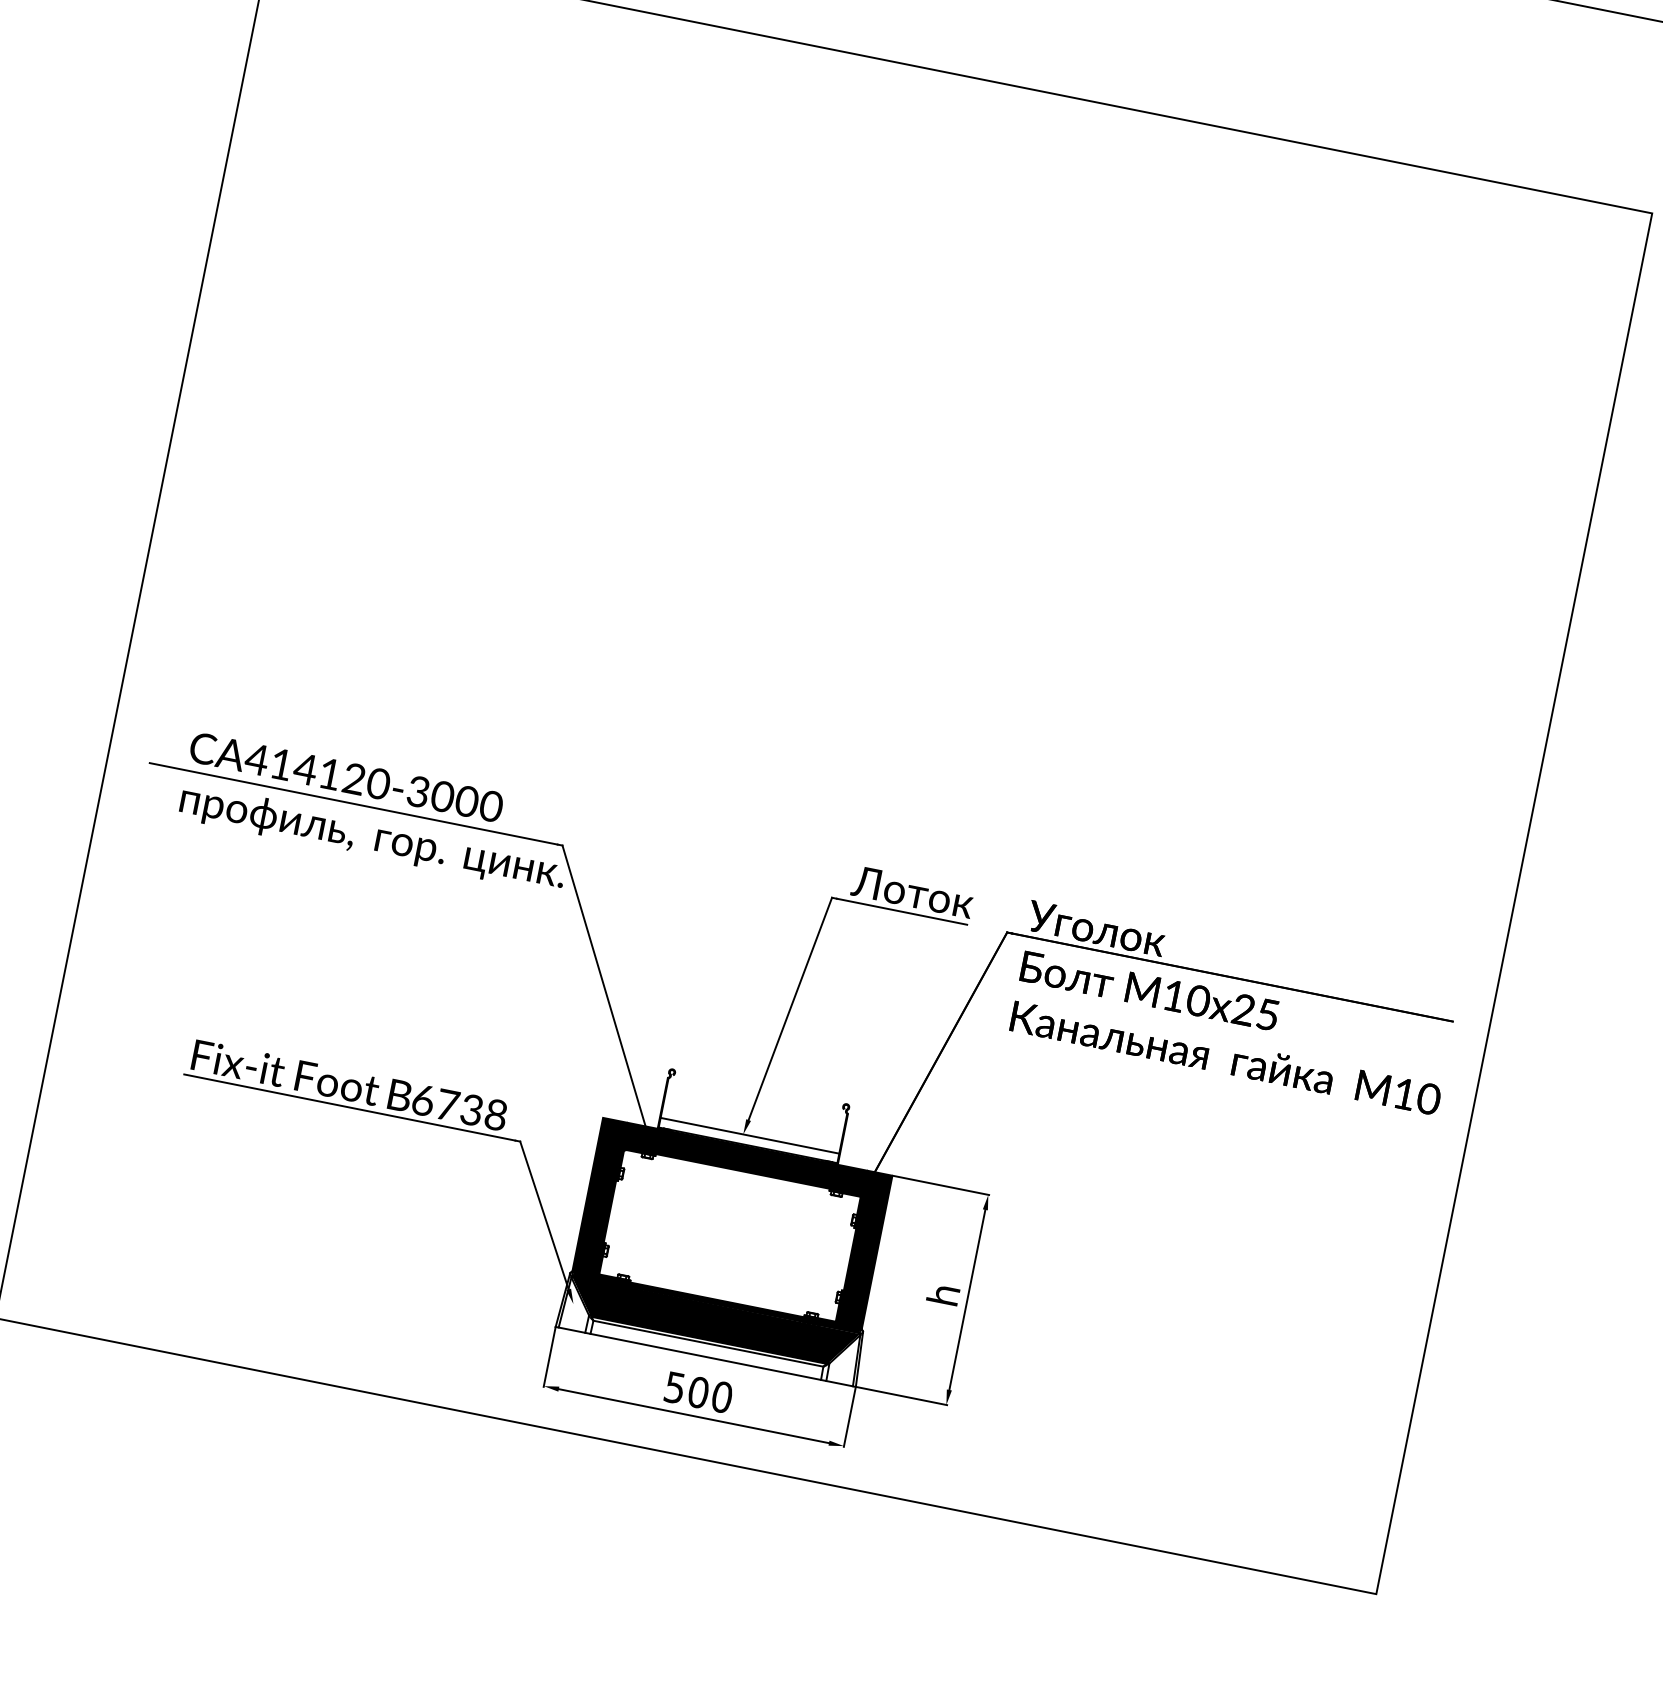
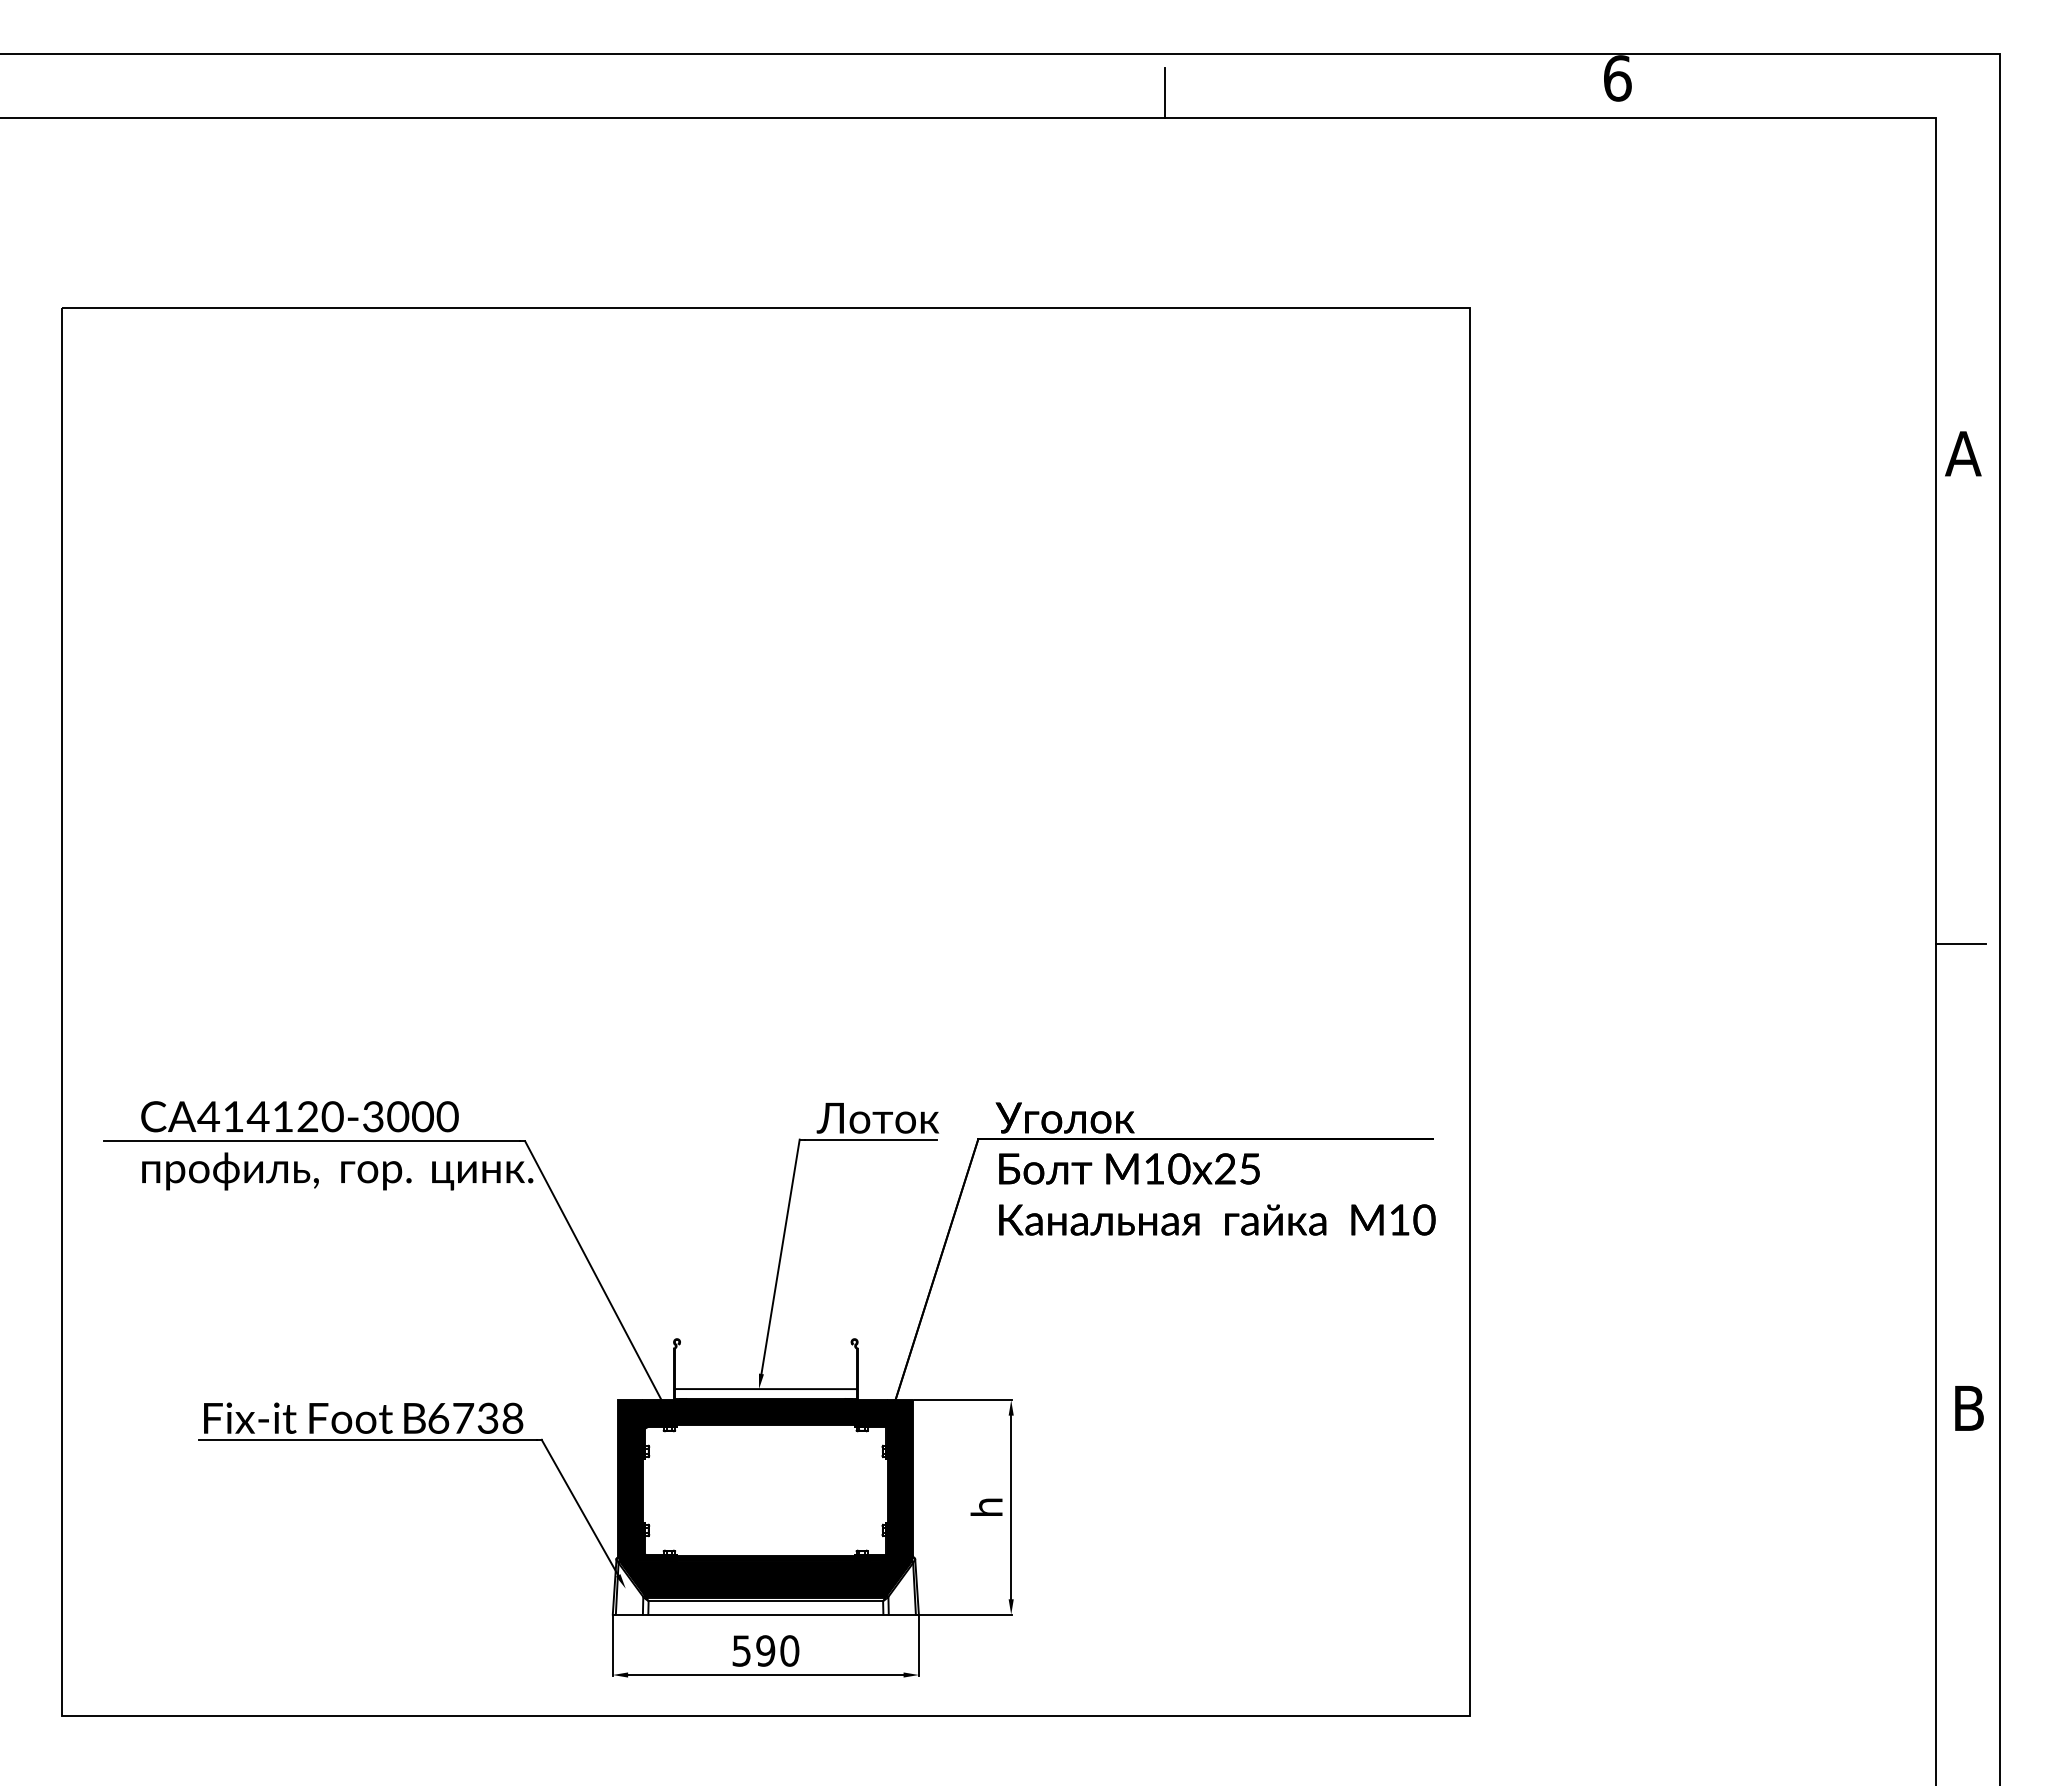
text: (698, 1392) -> (765, 1650), 500 -> 590

